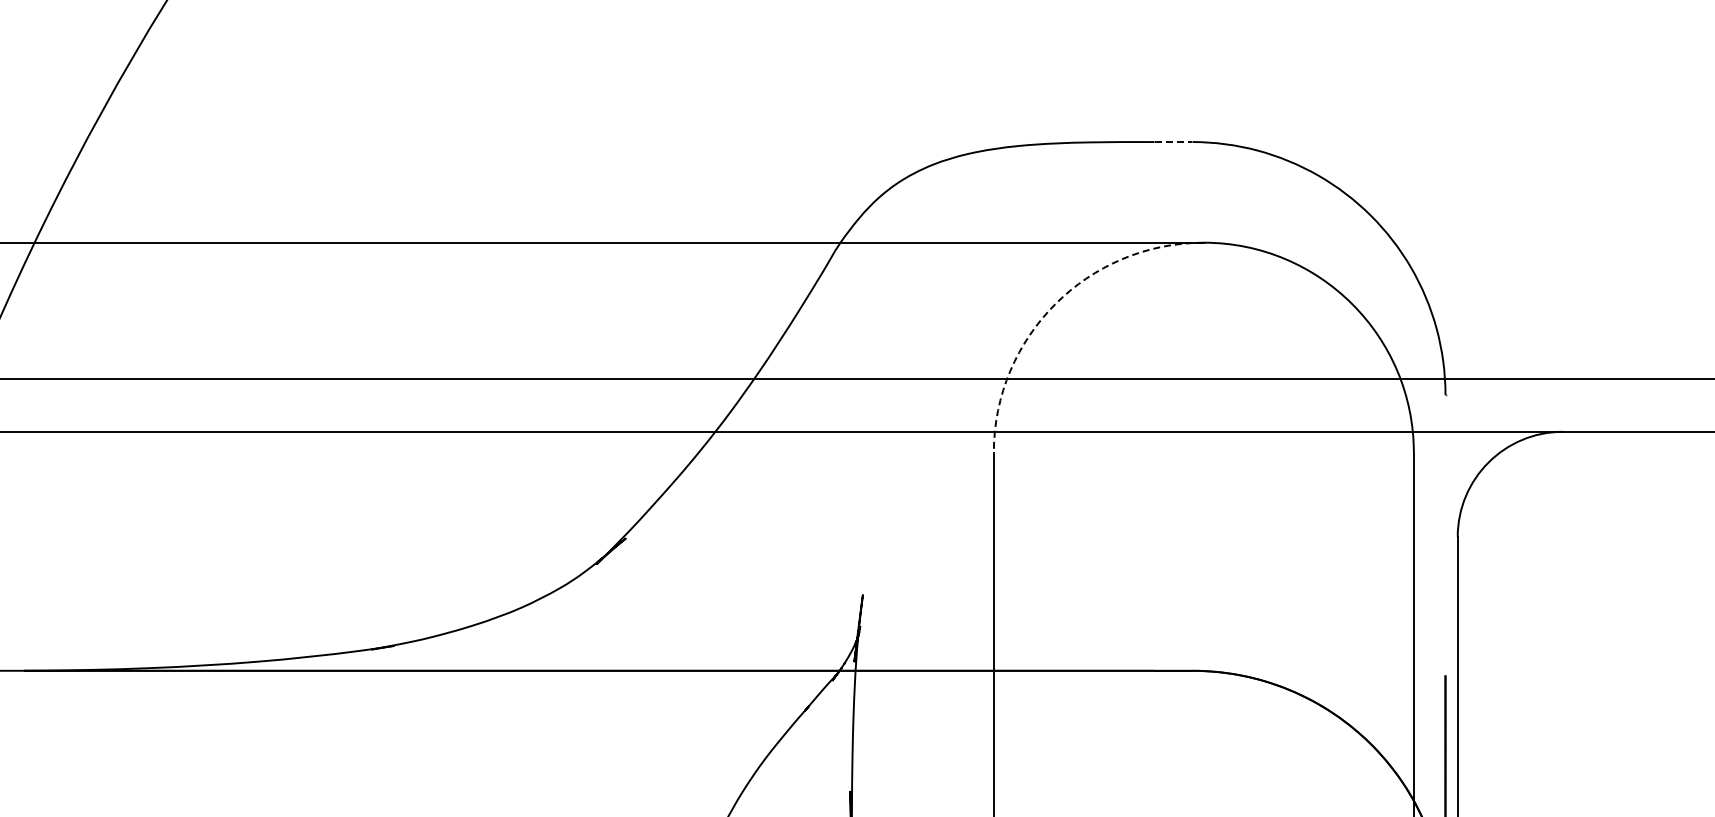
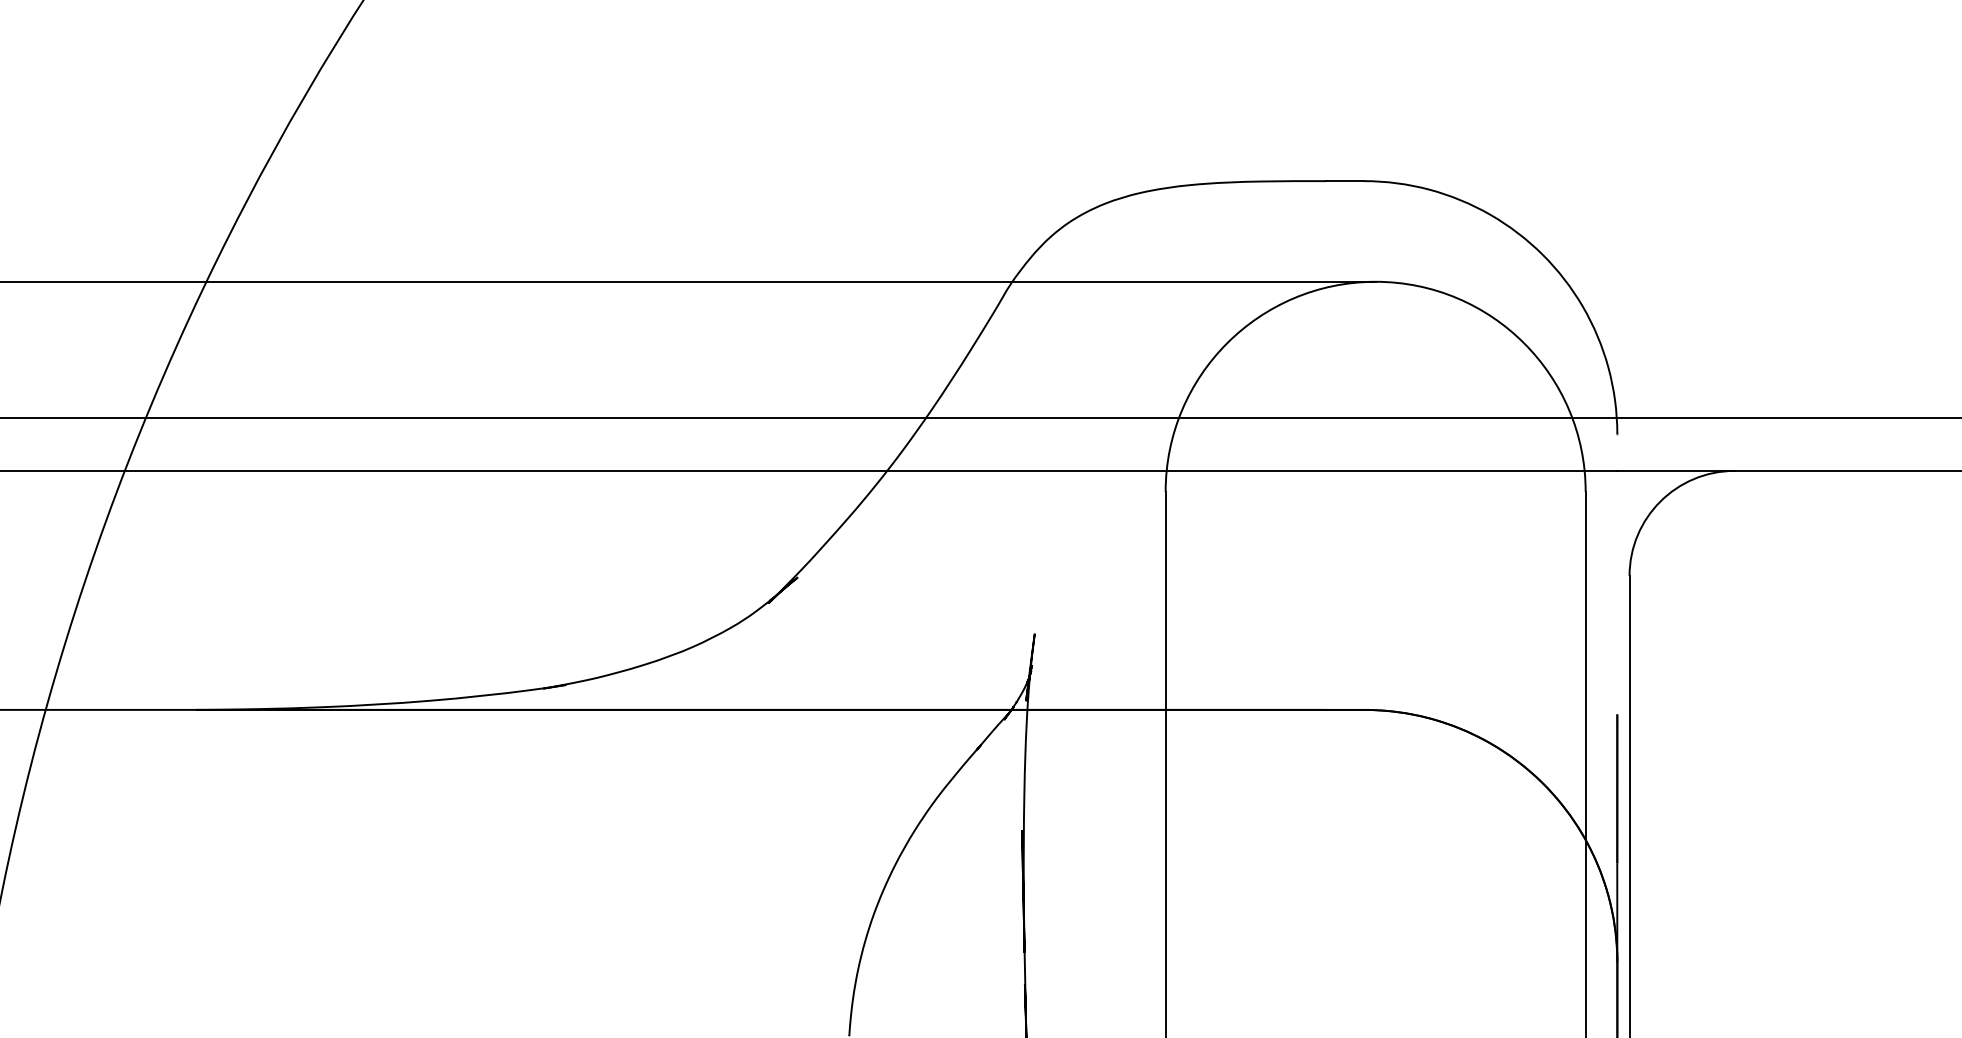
line: (1173, 142) -> (1345, 181), dashed -> solid
arc: (1055, 304) -> (1227, 343), dashed -> solid

